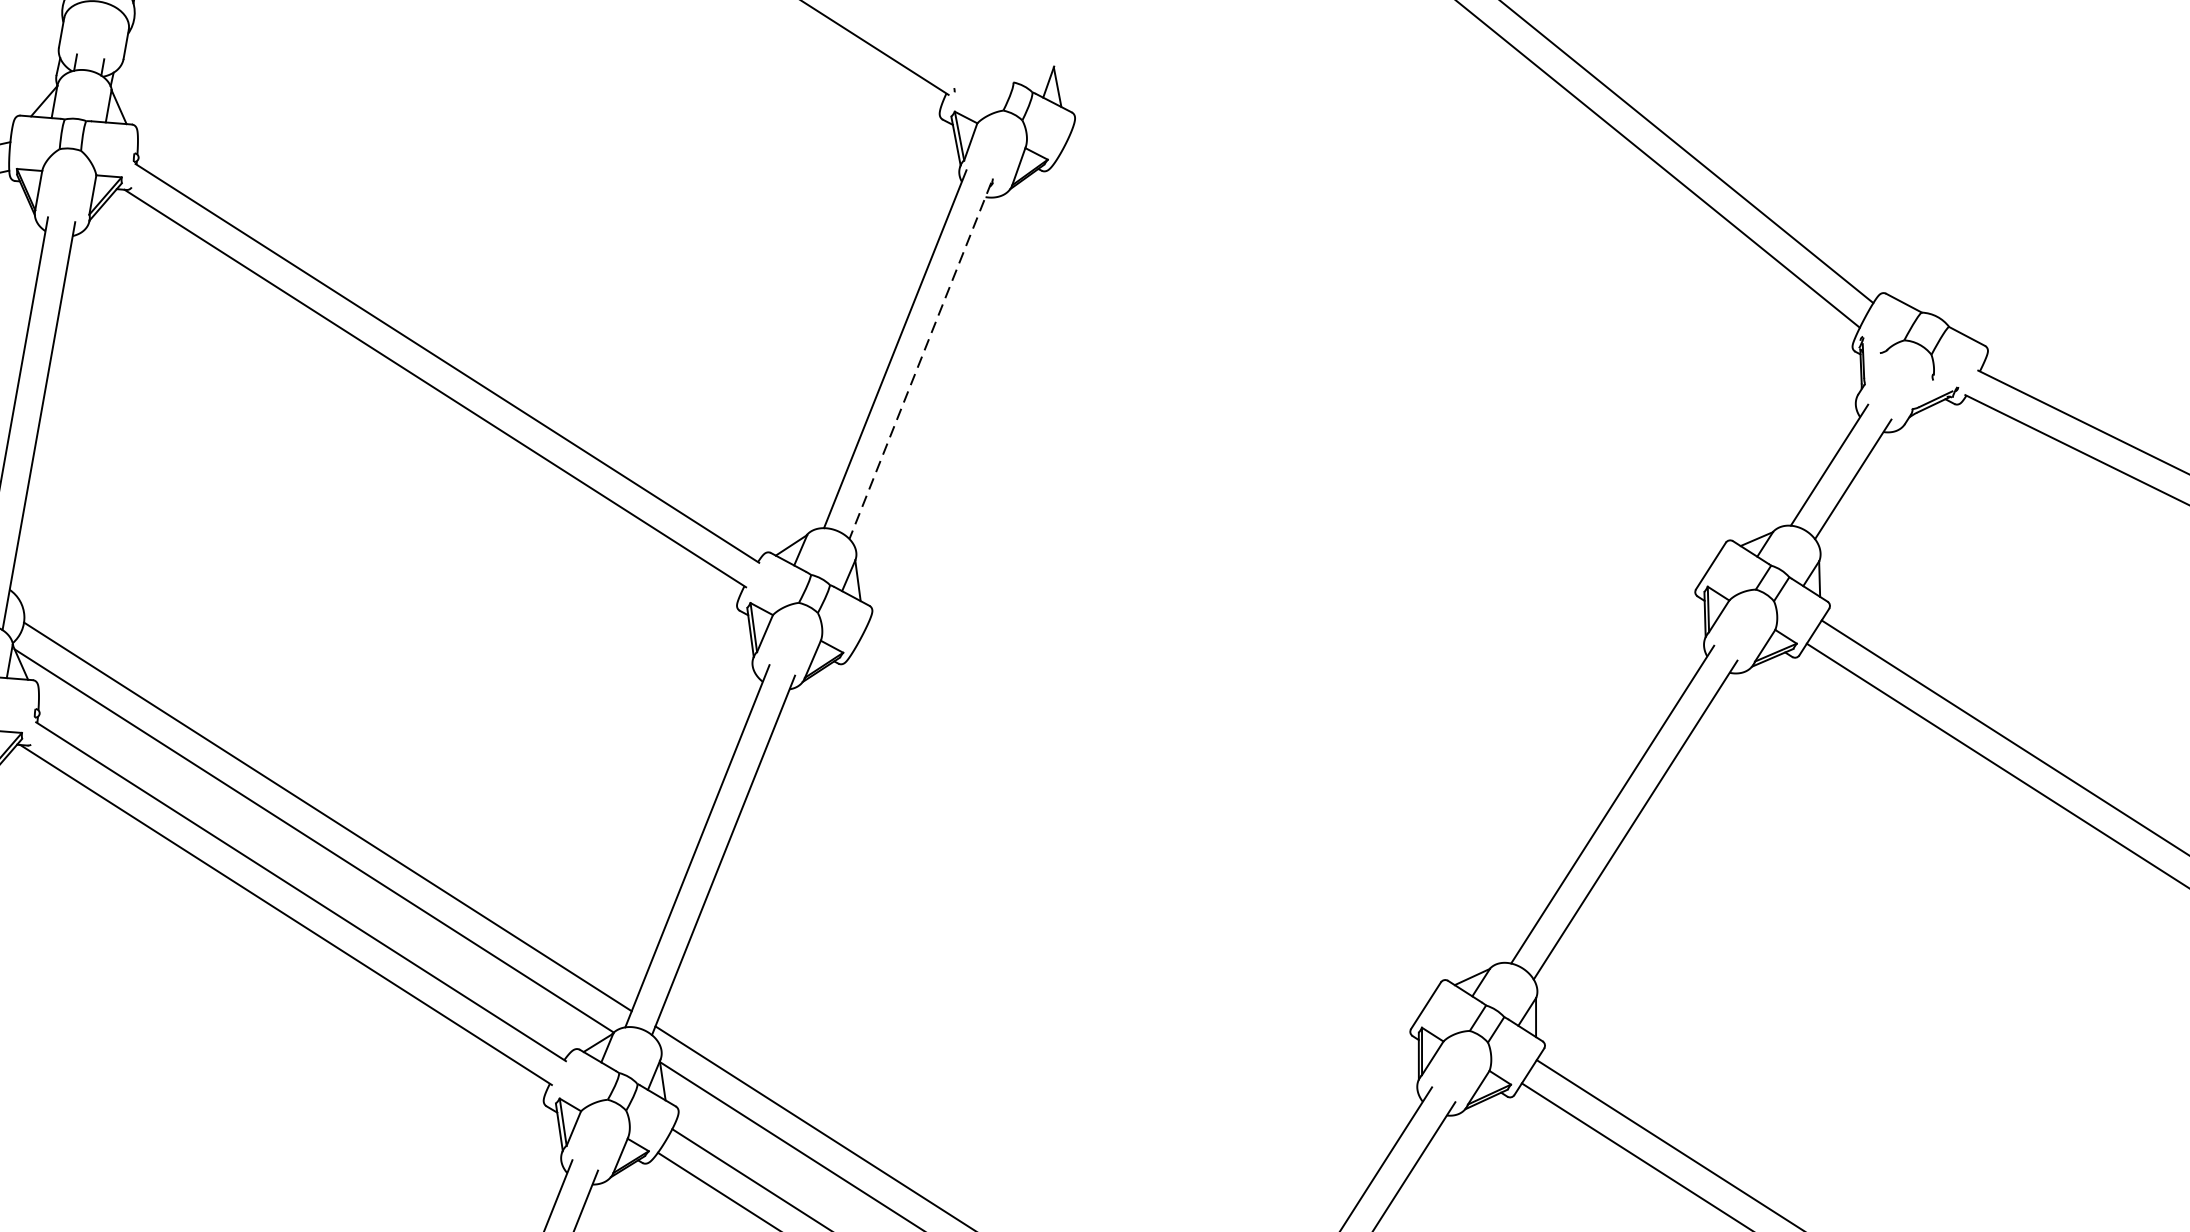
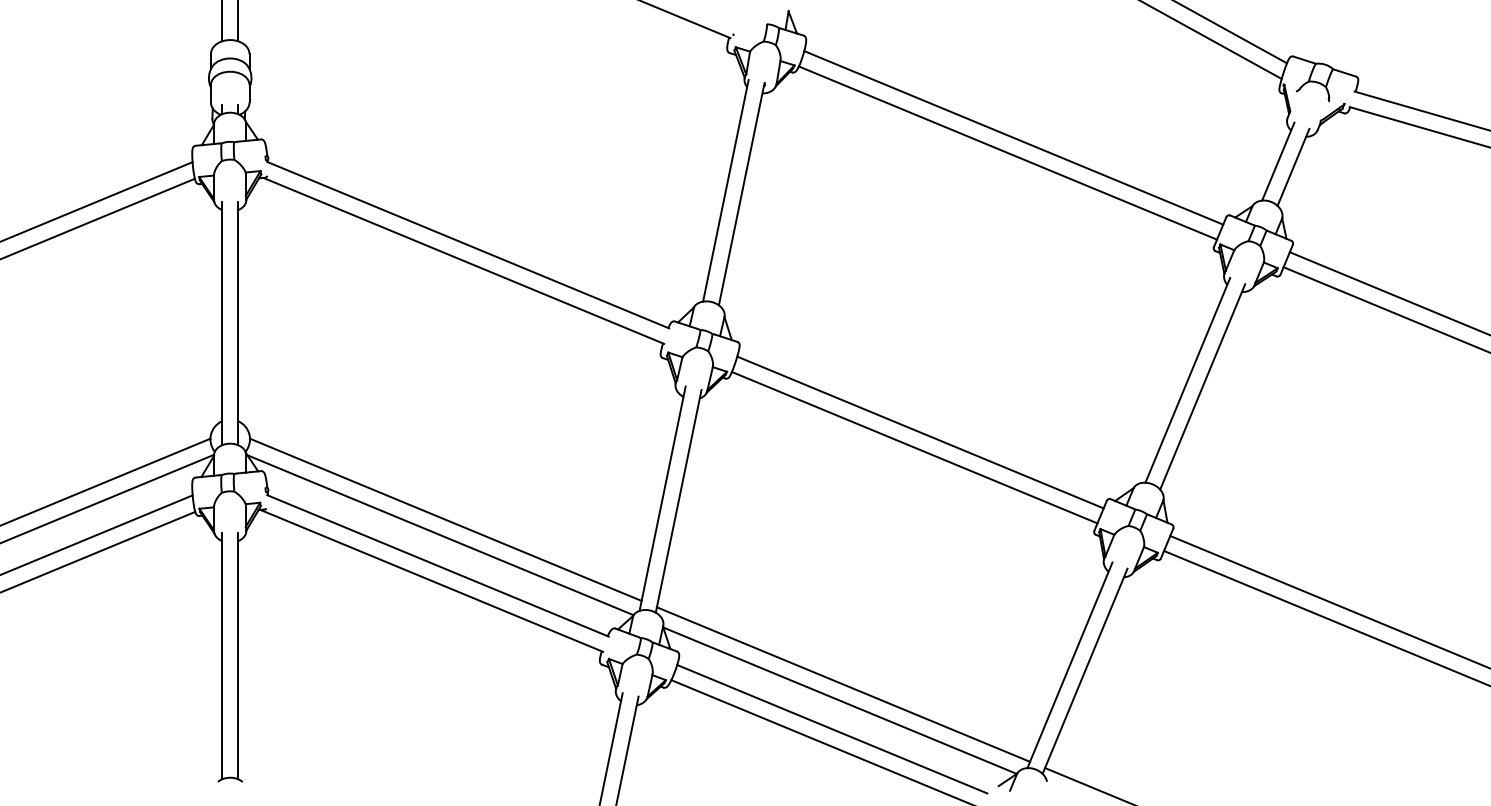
line: (1393, 345) -> (1013, 137), added
line: (920, 360) -> (741, 194), dashed -> solid
line: (1378, 369) -> (1007, 152), added
line: (1149, 812) -> (920, 432), added
line: (1134, 835) -> (914, 447), added

